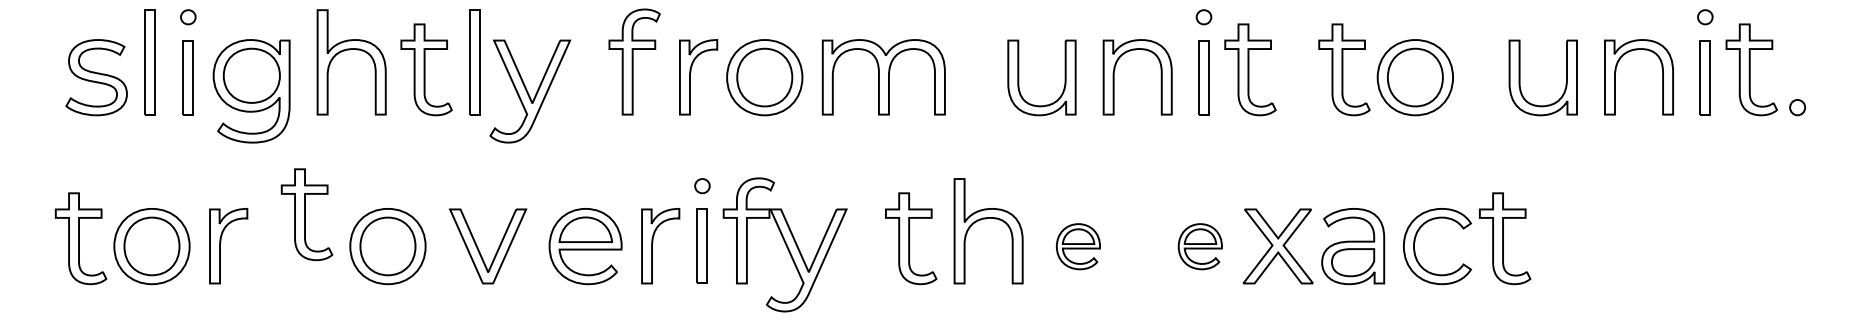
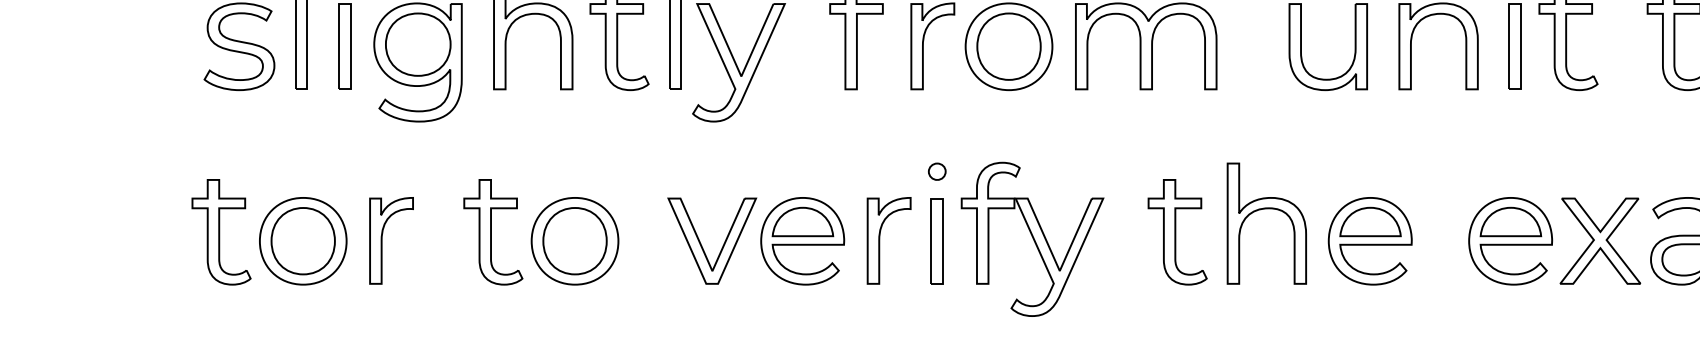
part: (306, 214) -> (492, 232), moved
part: (1078, 246) -> (1370, 241), size x1.67
part: (1200, 246) -> (1510, 241), size x1.67
part: (479, 249) -> (702, 244), moved

